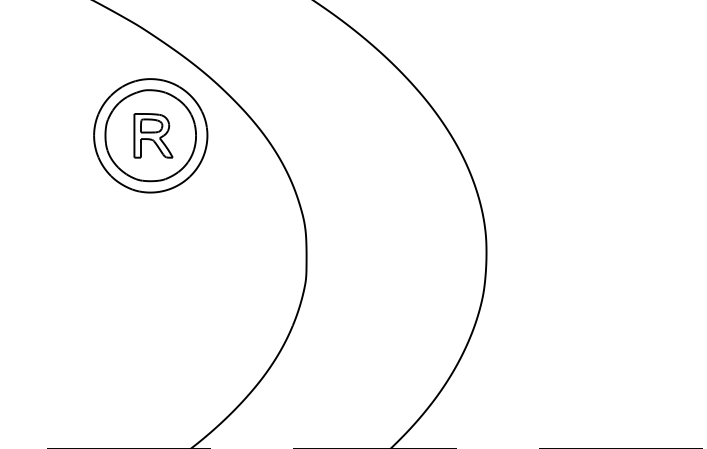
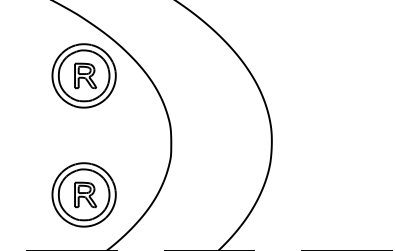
part: (149, 347) -> (83, 194), added

